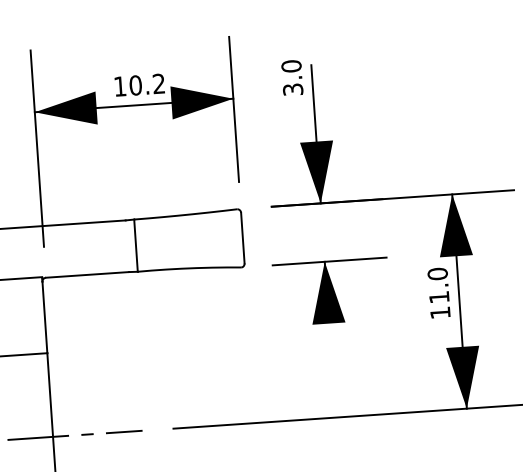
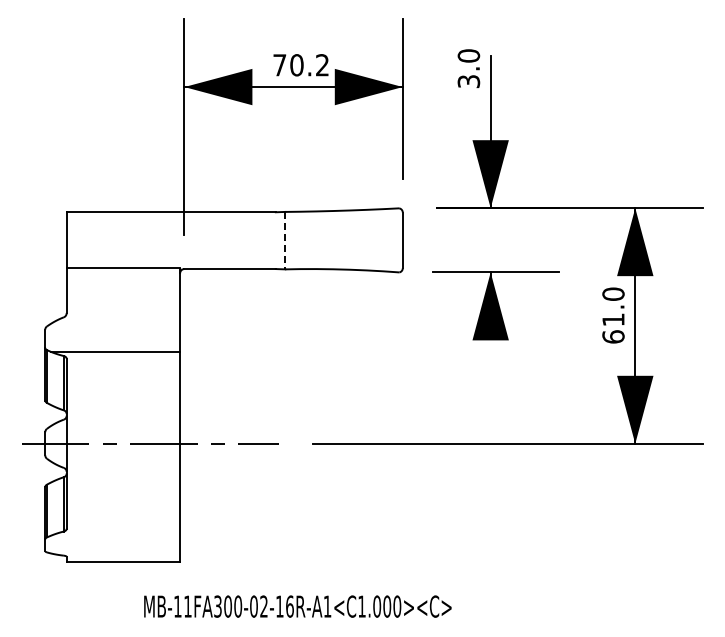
text: (119, 86) -> (279, 65), 10.2 -> 70.2
line: (136, 245) -> (285, 240), solid -> dashed
text: (440, 312) -> (613, 336), 11.0 -> 61.0

